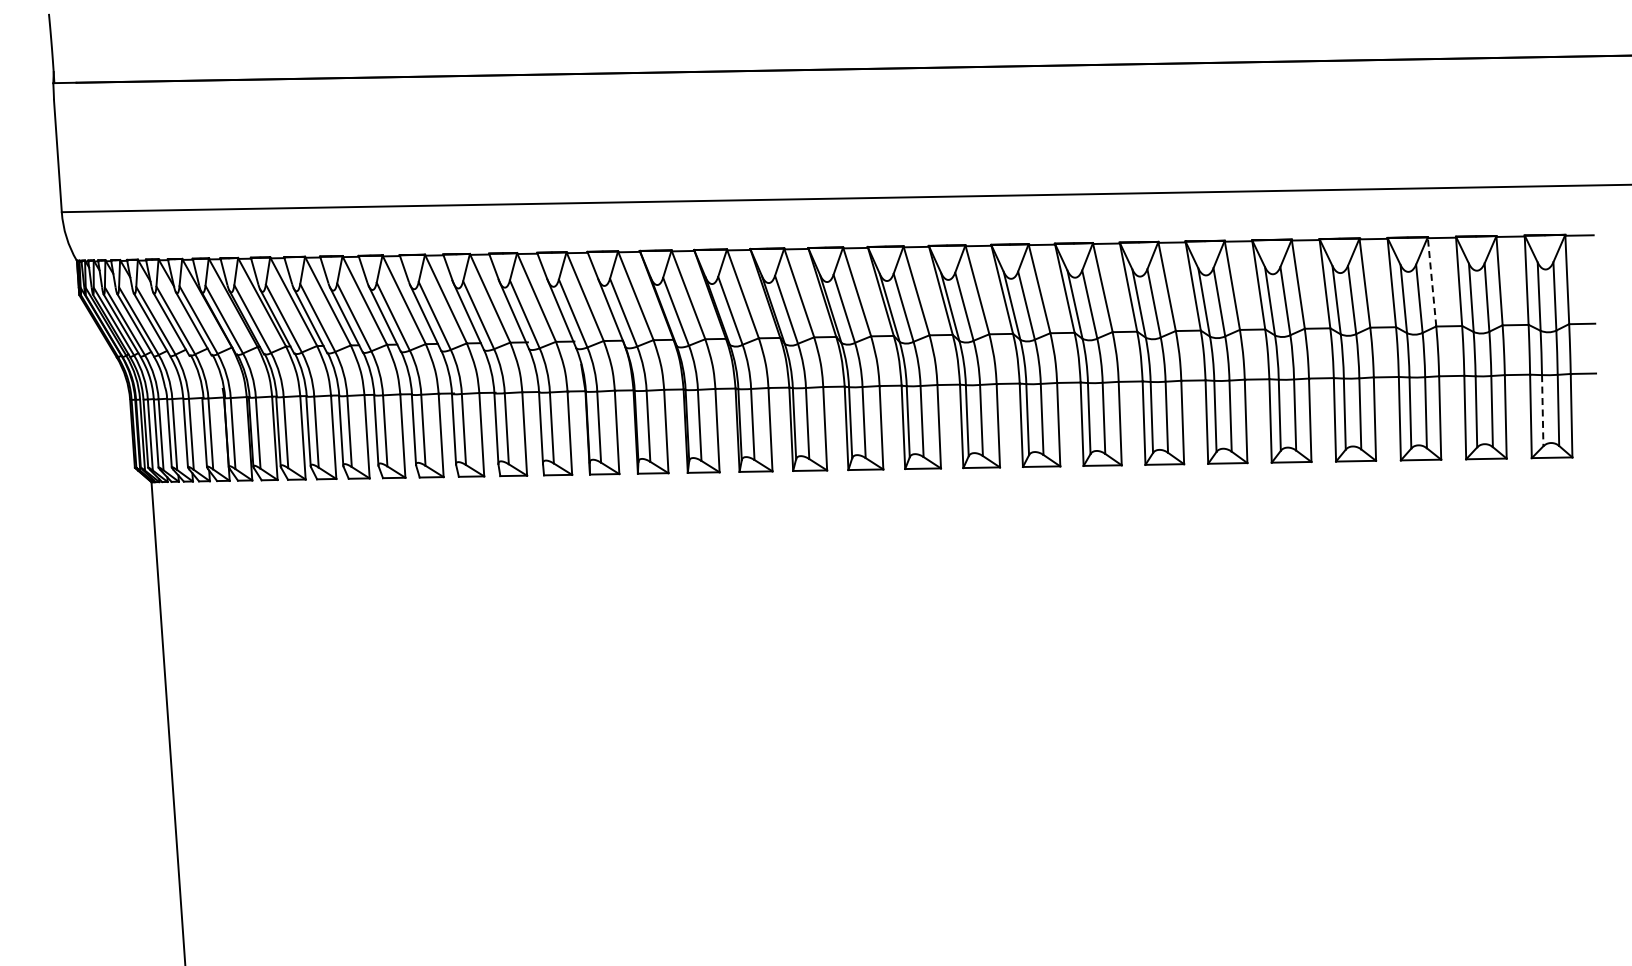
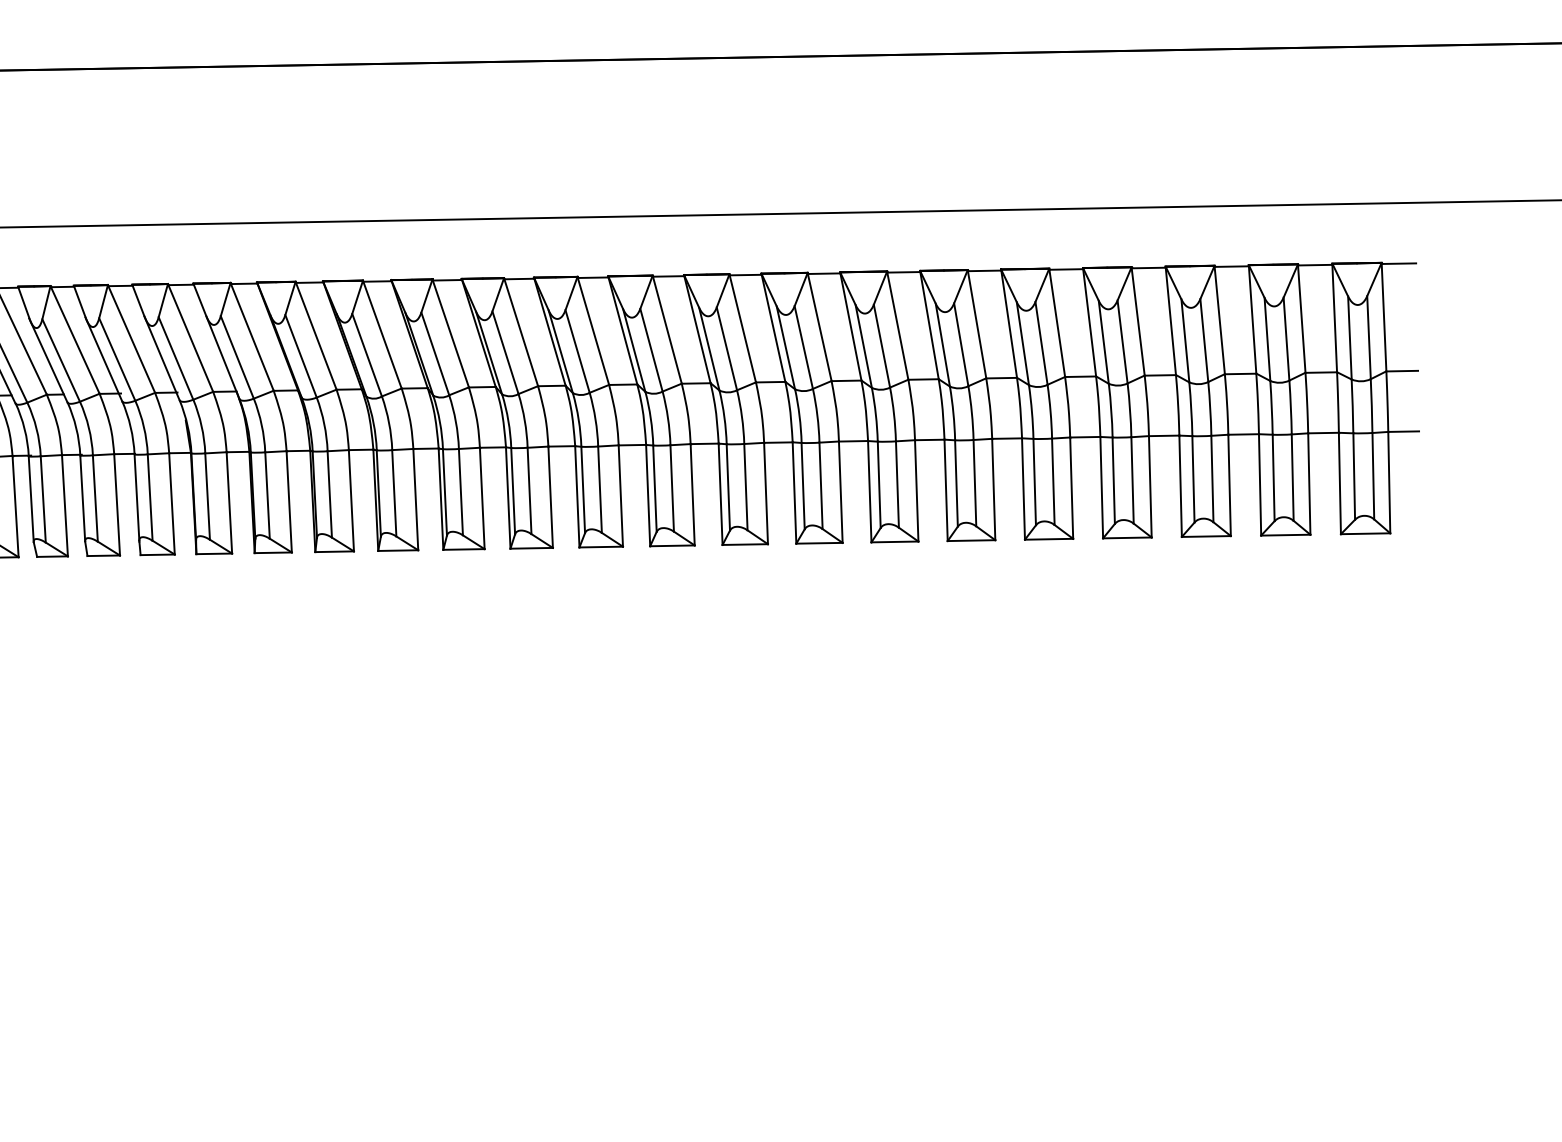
line: (1432, 281) -> (1220, 319), dashed -> solid
line: (1542, 410) -> (1353, 476), dashed -> solid

